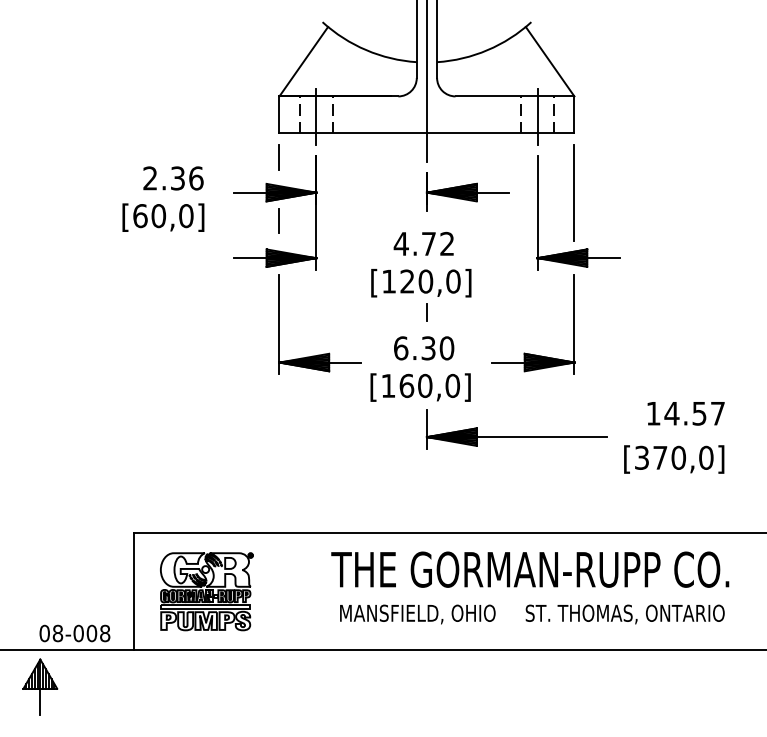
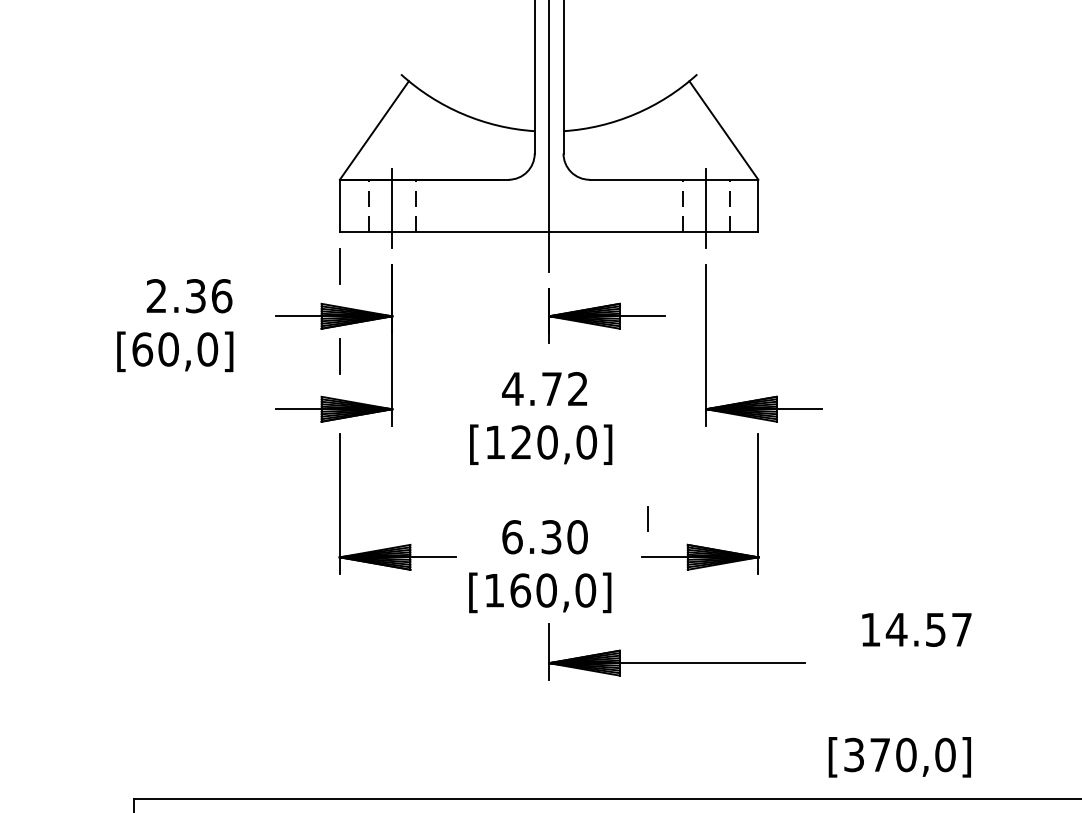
line: (574, 192) -> (758, 316), removed
line: (426, 312) -> (647, 518), moved
text: (674, 459) -> (900, 757), moved

